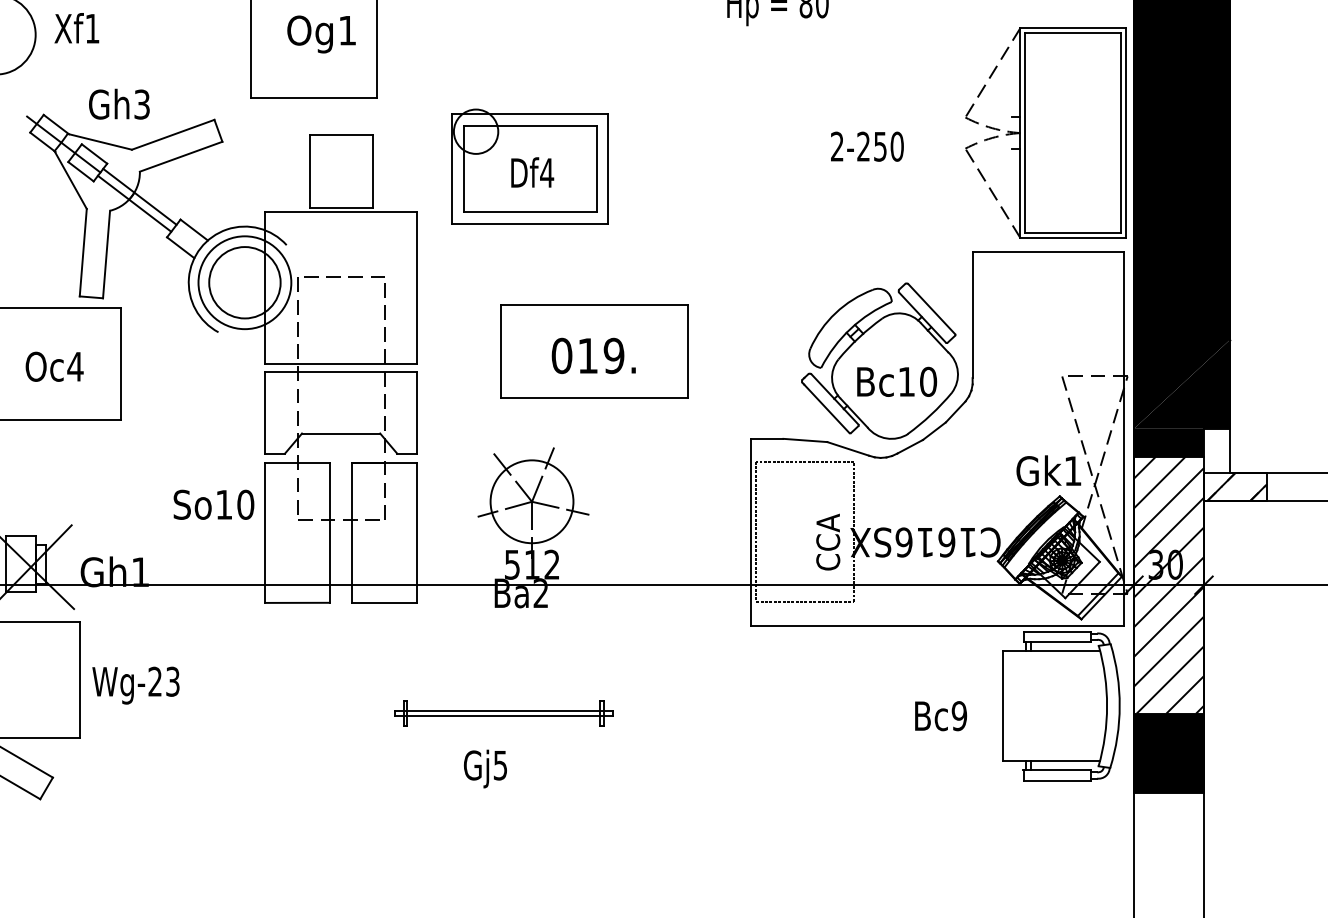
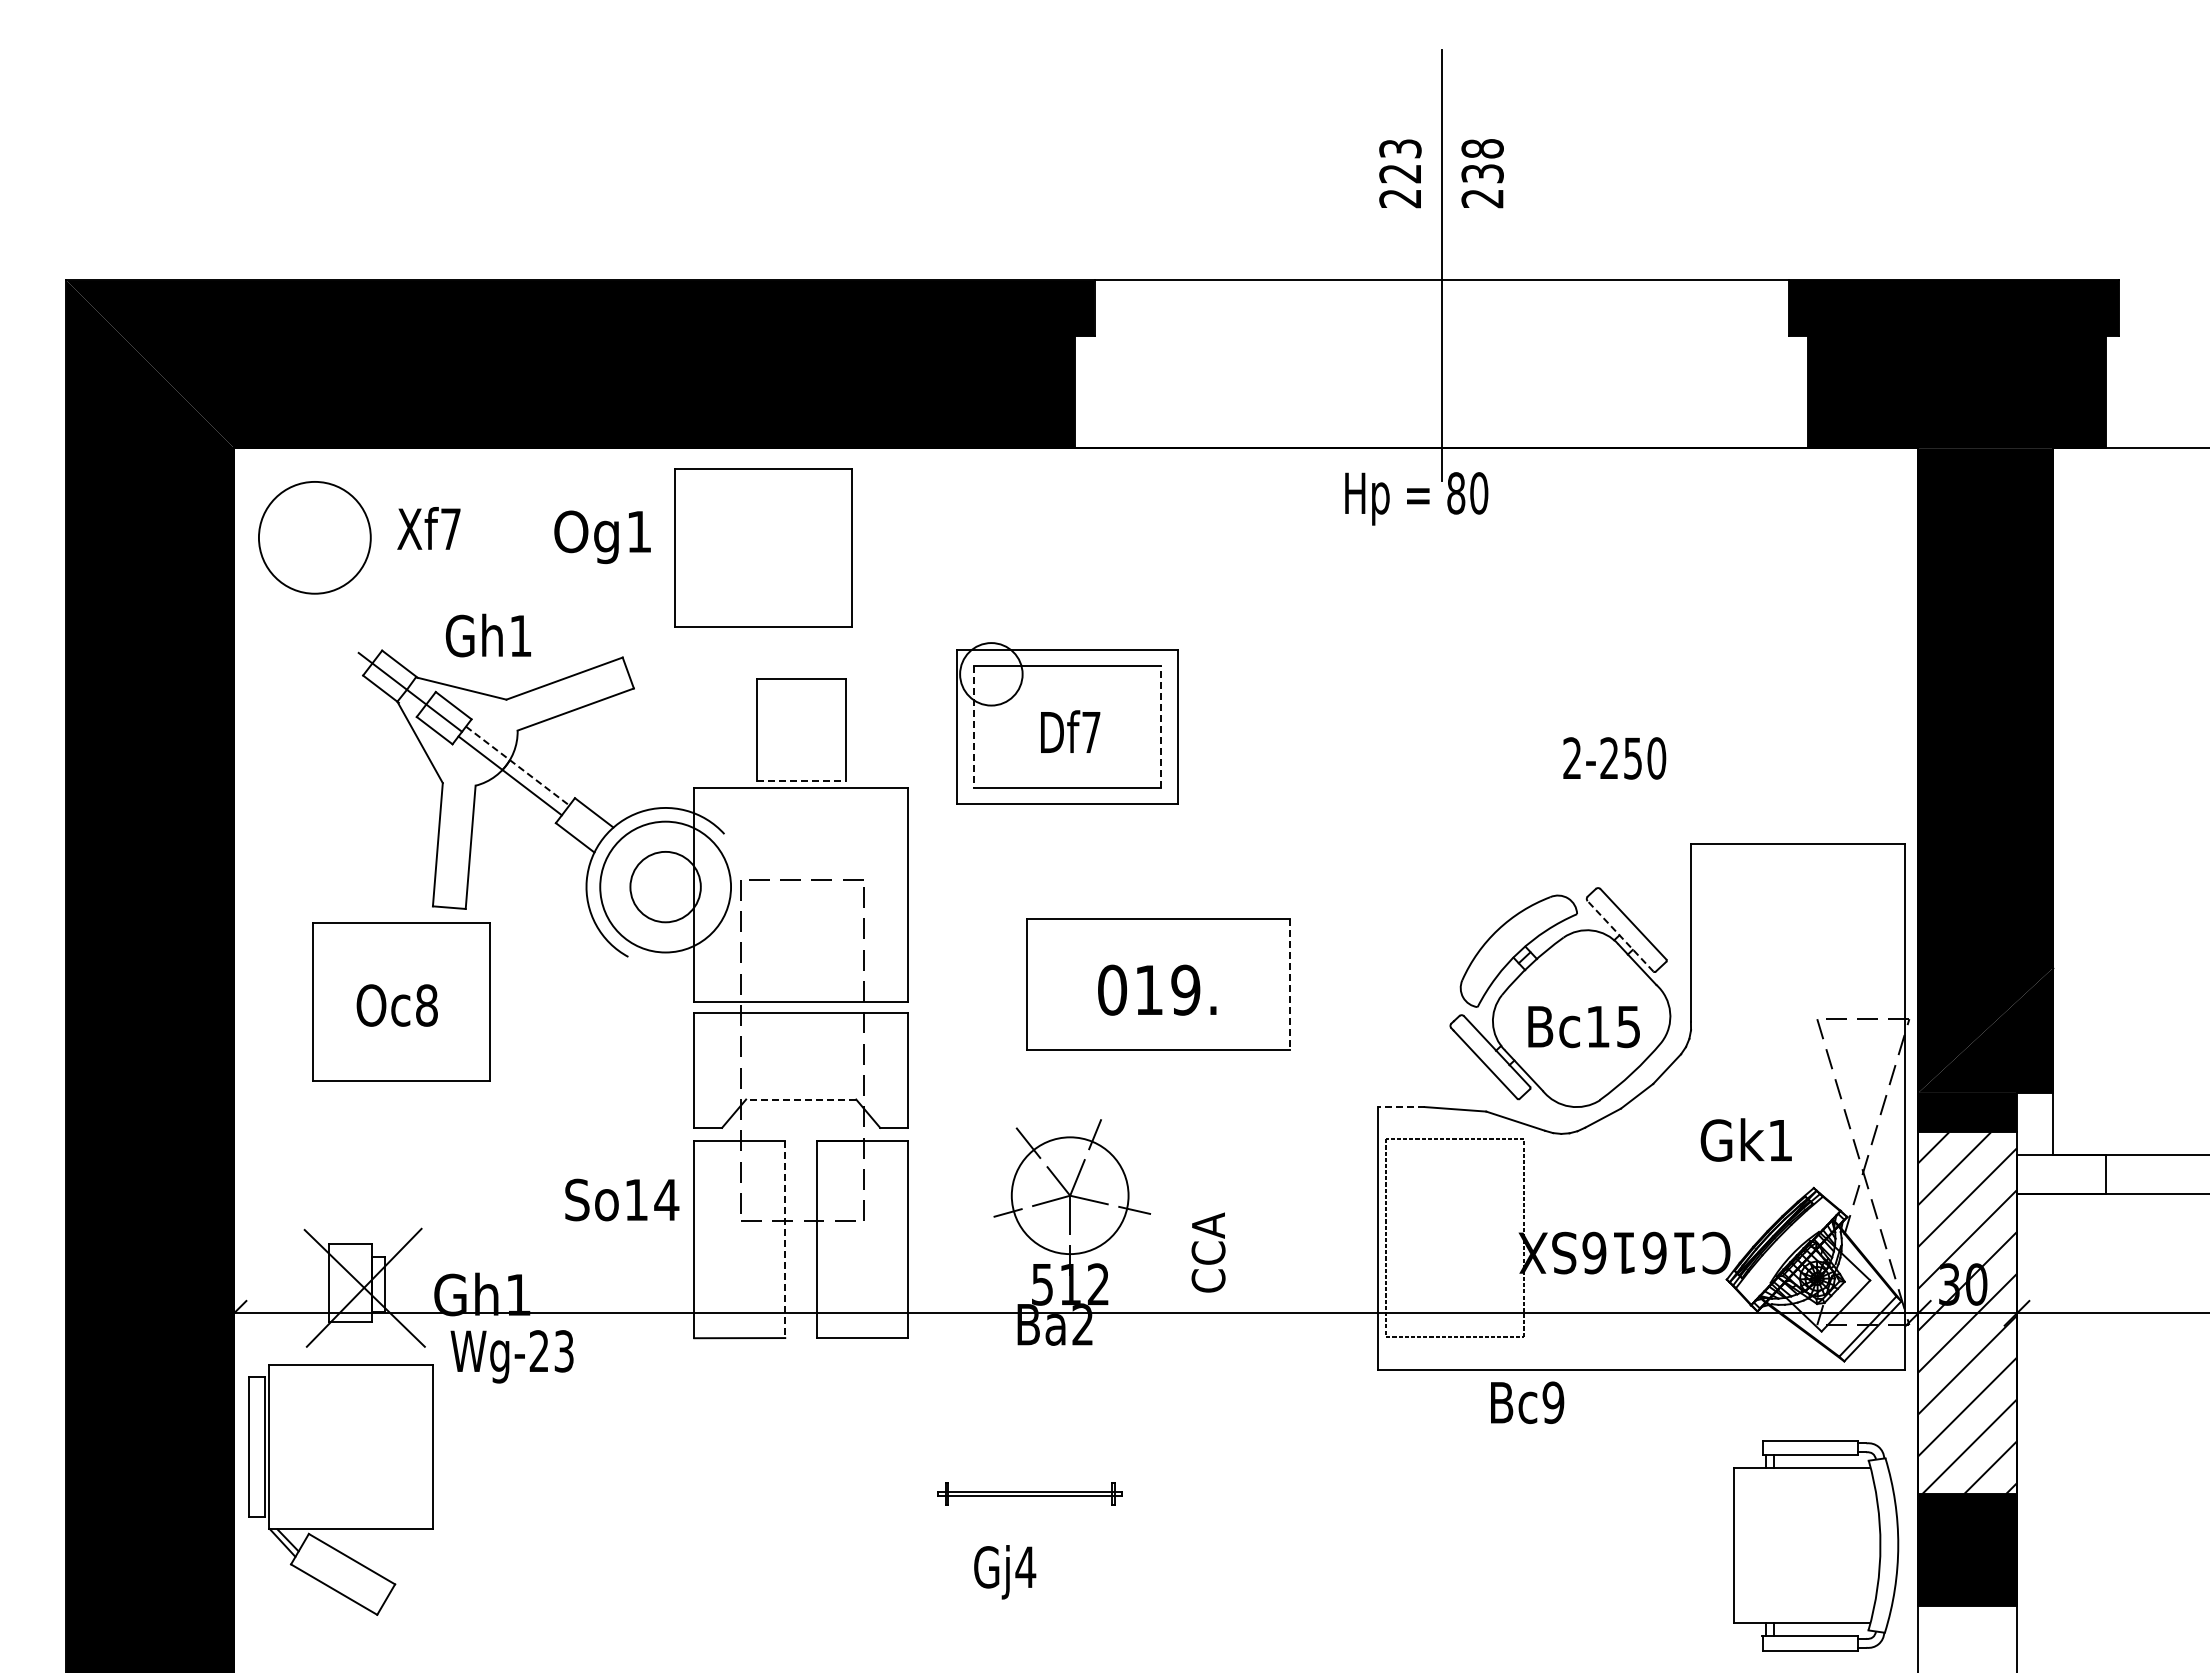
text: (92, 28) -> (450, 528), Xf1 -> Xf7
text: (321, 34) -> (602, 537), moved
text: (141, 104) -> (520, 635), Gh3 -> Gh1
part: (1045, 132) -> (1793, 675), removed
text: (867, 146) -> (1614, 758), moved
line: (463, 168) -> (973, 726), solid -> dashed
line: (596, 168) -> (1161, 726), solid -> dashed
text: (547, 173) -> (1091, 732), Df4 -> Df7
line: (140, 197) -> (518, 766), solid -> dashed
line: (341, 207) -> (801, 781), solid -> dashed
circle: (244, 282) -> (665, 886), size x0.7
line: (922, 317) -> (1620, 936), solid -> dashed
line: (688, 351) -> (1290, 984), solid -> dashed
text: (75, 366) -> (426, 1005), Oc4 -> Oc8
text: (928, 381) -> (1628, 1026), Bc10 -> Bc15
line: (340, 433) -> (800, 1099), solid -> dashed
line: (766, 439) -> (1400, 1107), solid -> dashed
text: (1048, 470) -> (1745, 1139), moved
hatch: (1236, 486) -> (2063, 1174), removed
text: (245, 504) -> (666, 1199), So10 -> So14
line: (329, 532) -> (785, 1239), solid -> dashed
text: (828, 542) -> (1208, 1252), moved
text: (135, 685) -> (511, 1356), moved
part: (1061, 706) -> (1816, 1545), moved
part: (503, 713) -> (1029, 1493), size x0.6
text: (941, 715) -> (1527, 1402), moved
text: (500, 765) -> (1025, 1567), Gj5 -> Gj4

